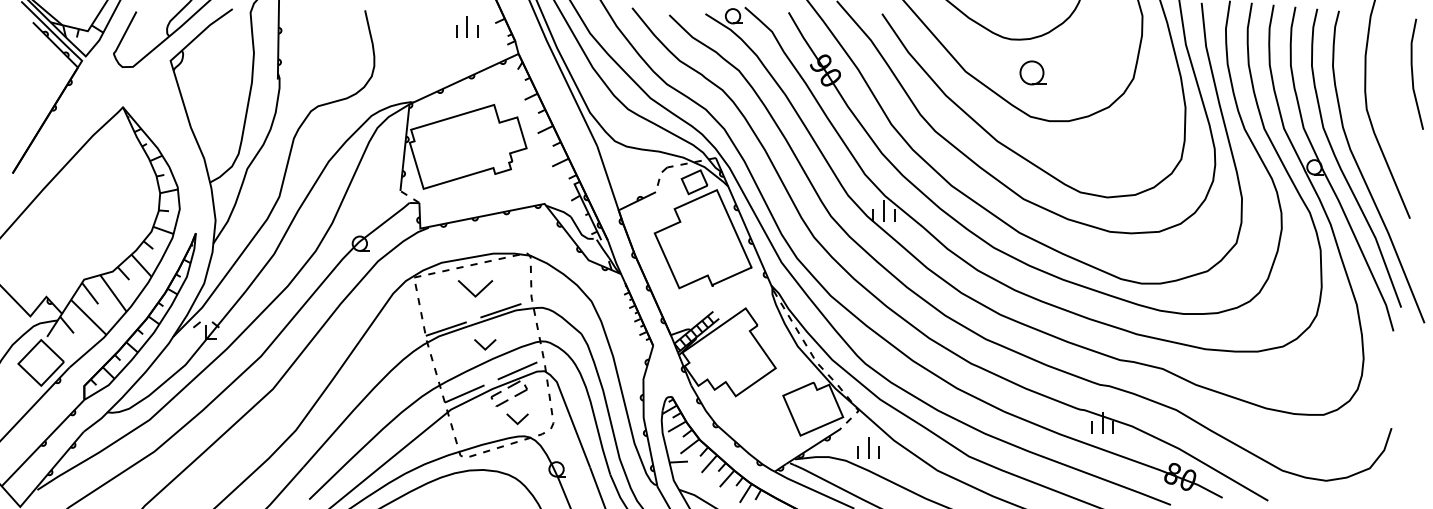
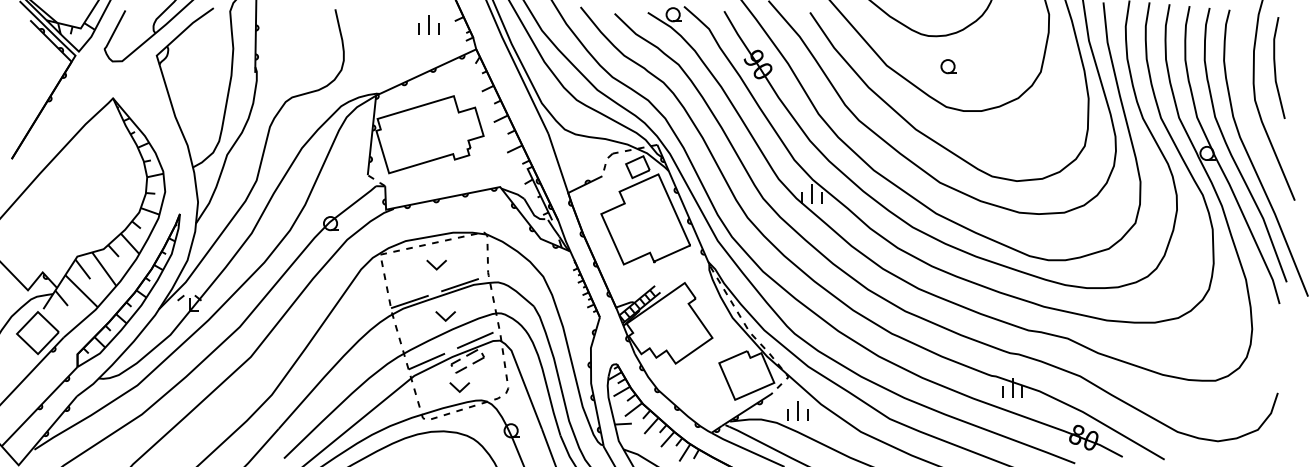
part: (1032, 72) -> (948, 66), size x0.62
line: (1413, 73) -> (1275, 67), moved
part: (475, 288) -> (436, 264), size x0.62
part: (517, 419) -> (459, 387), moved

